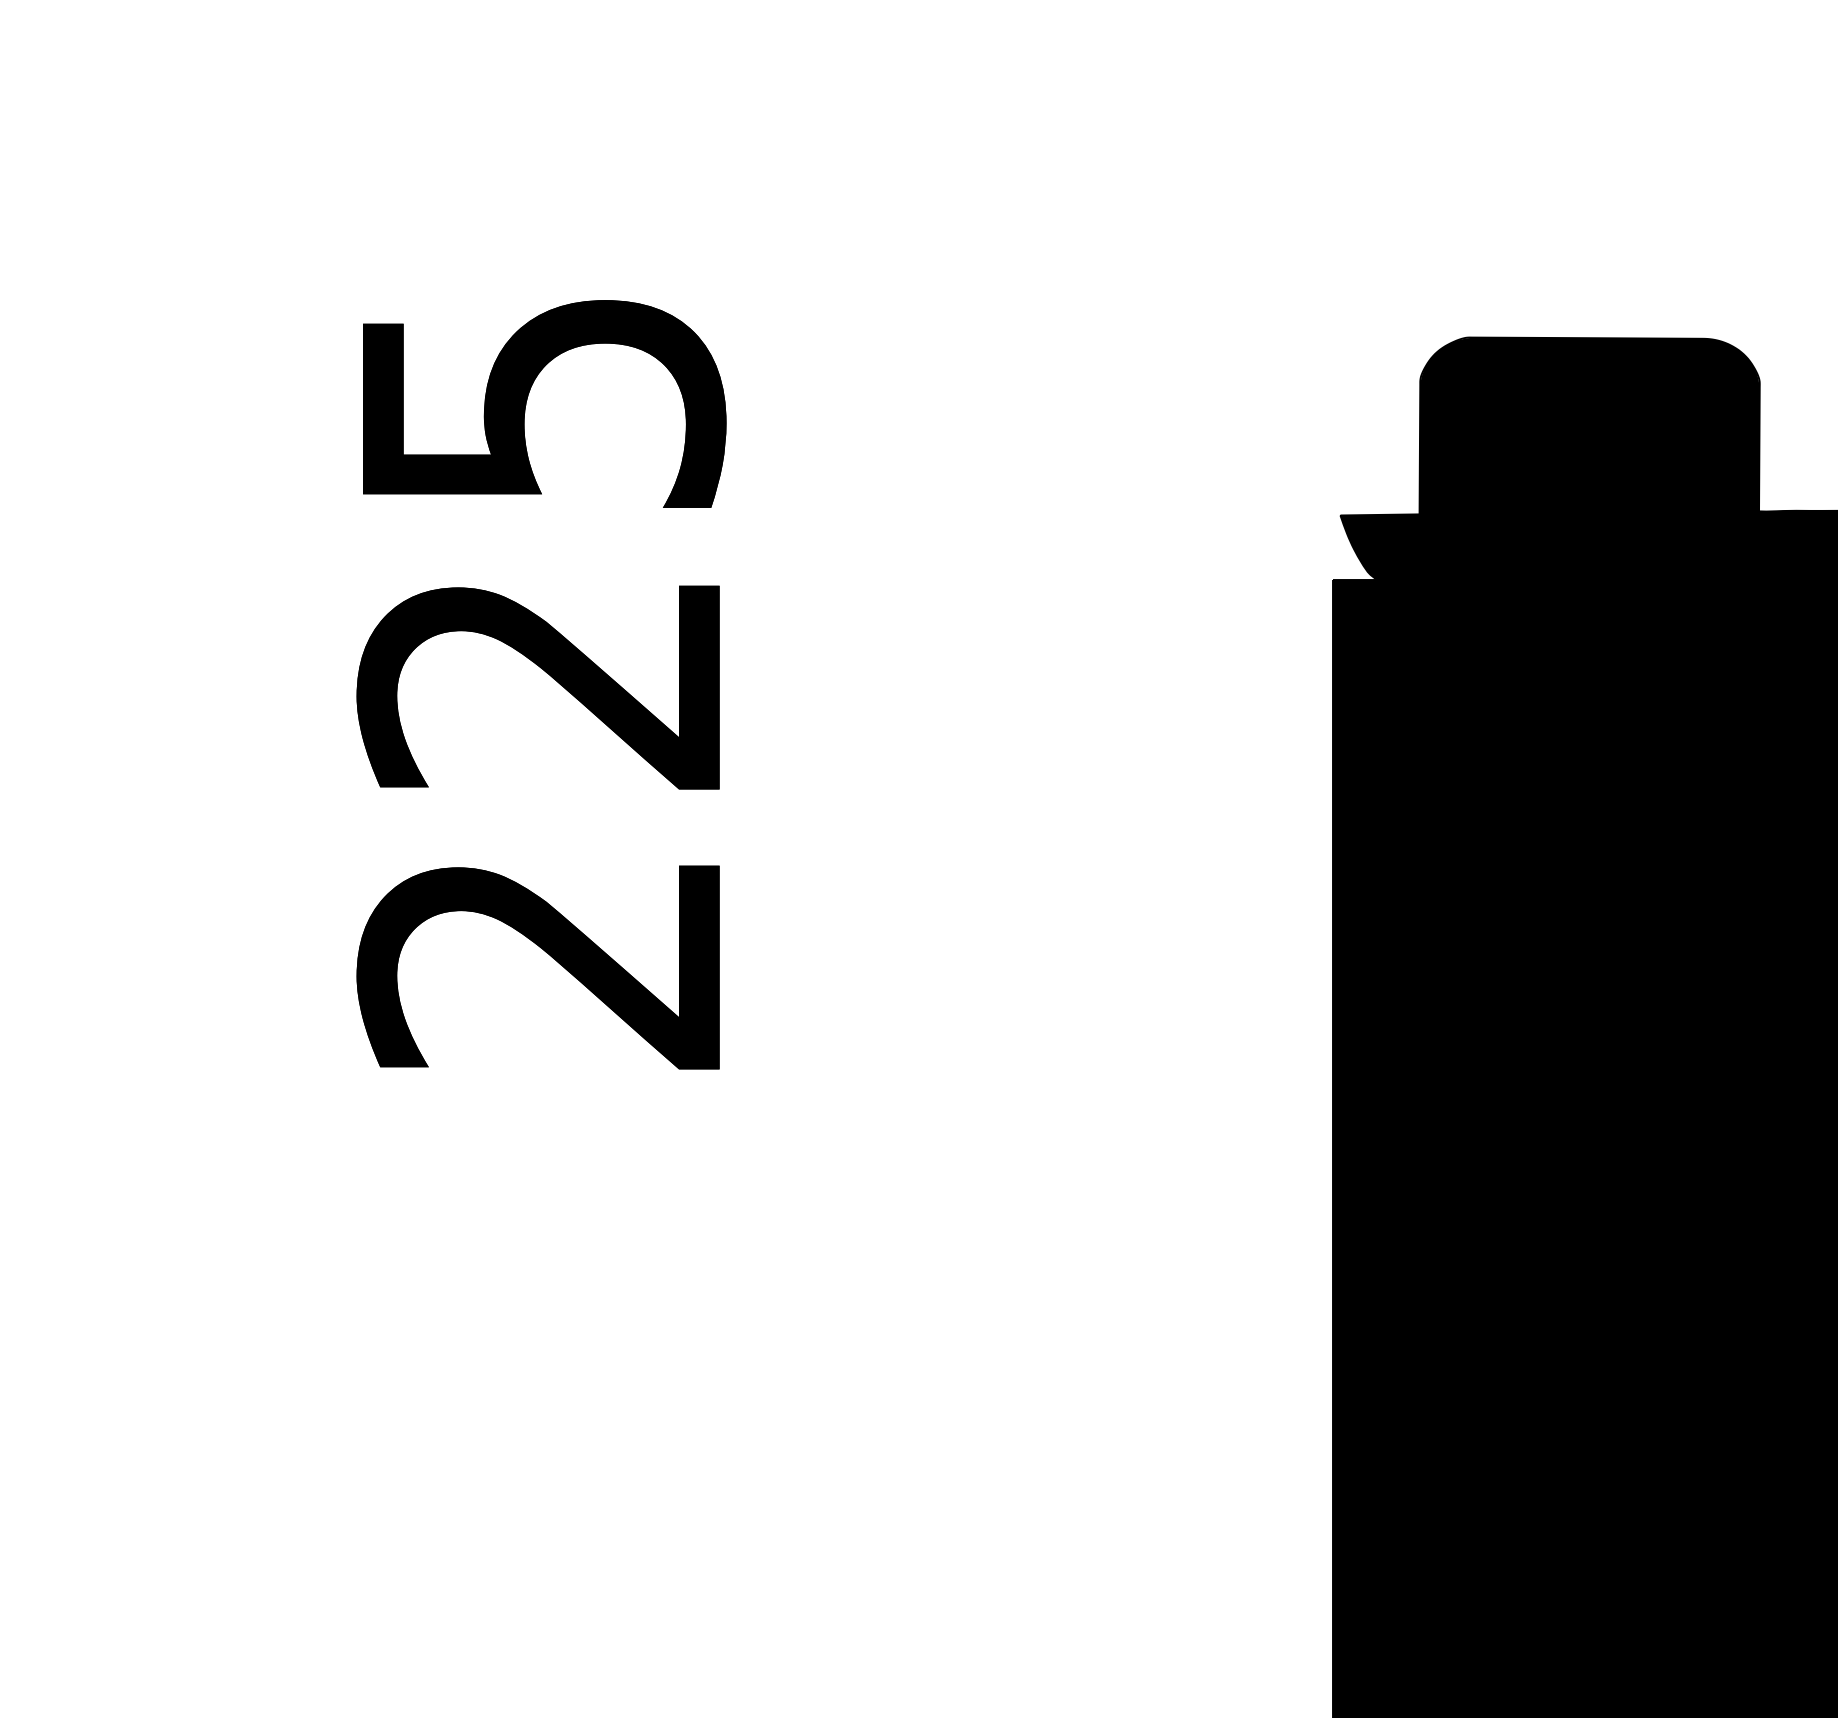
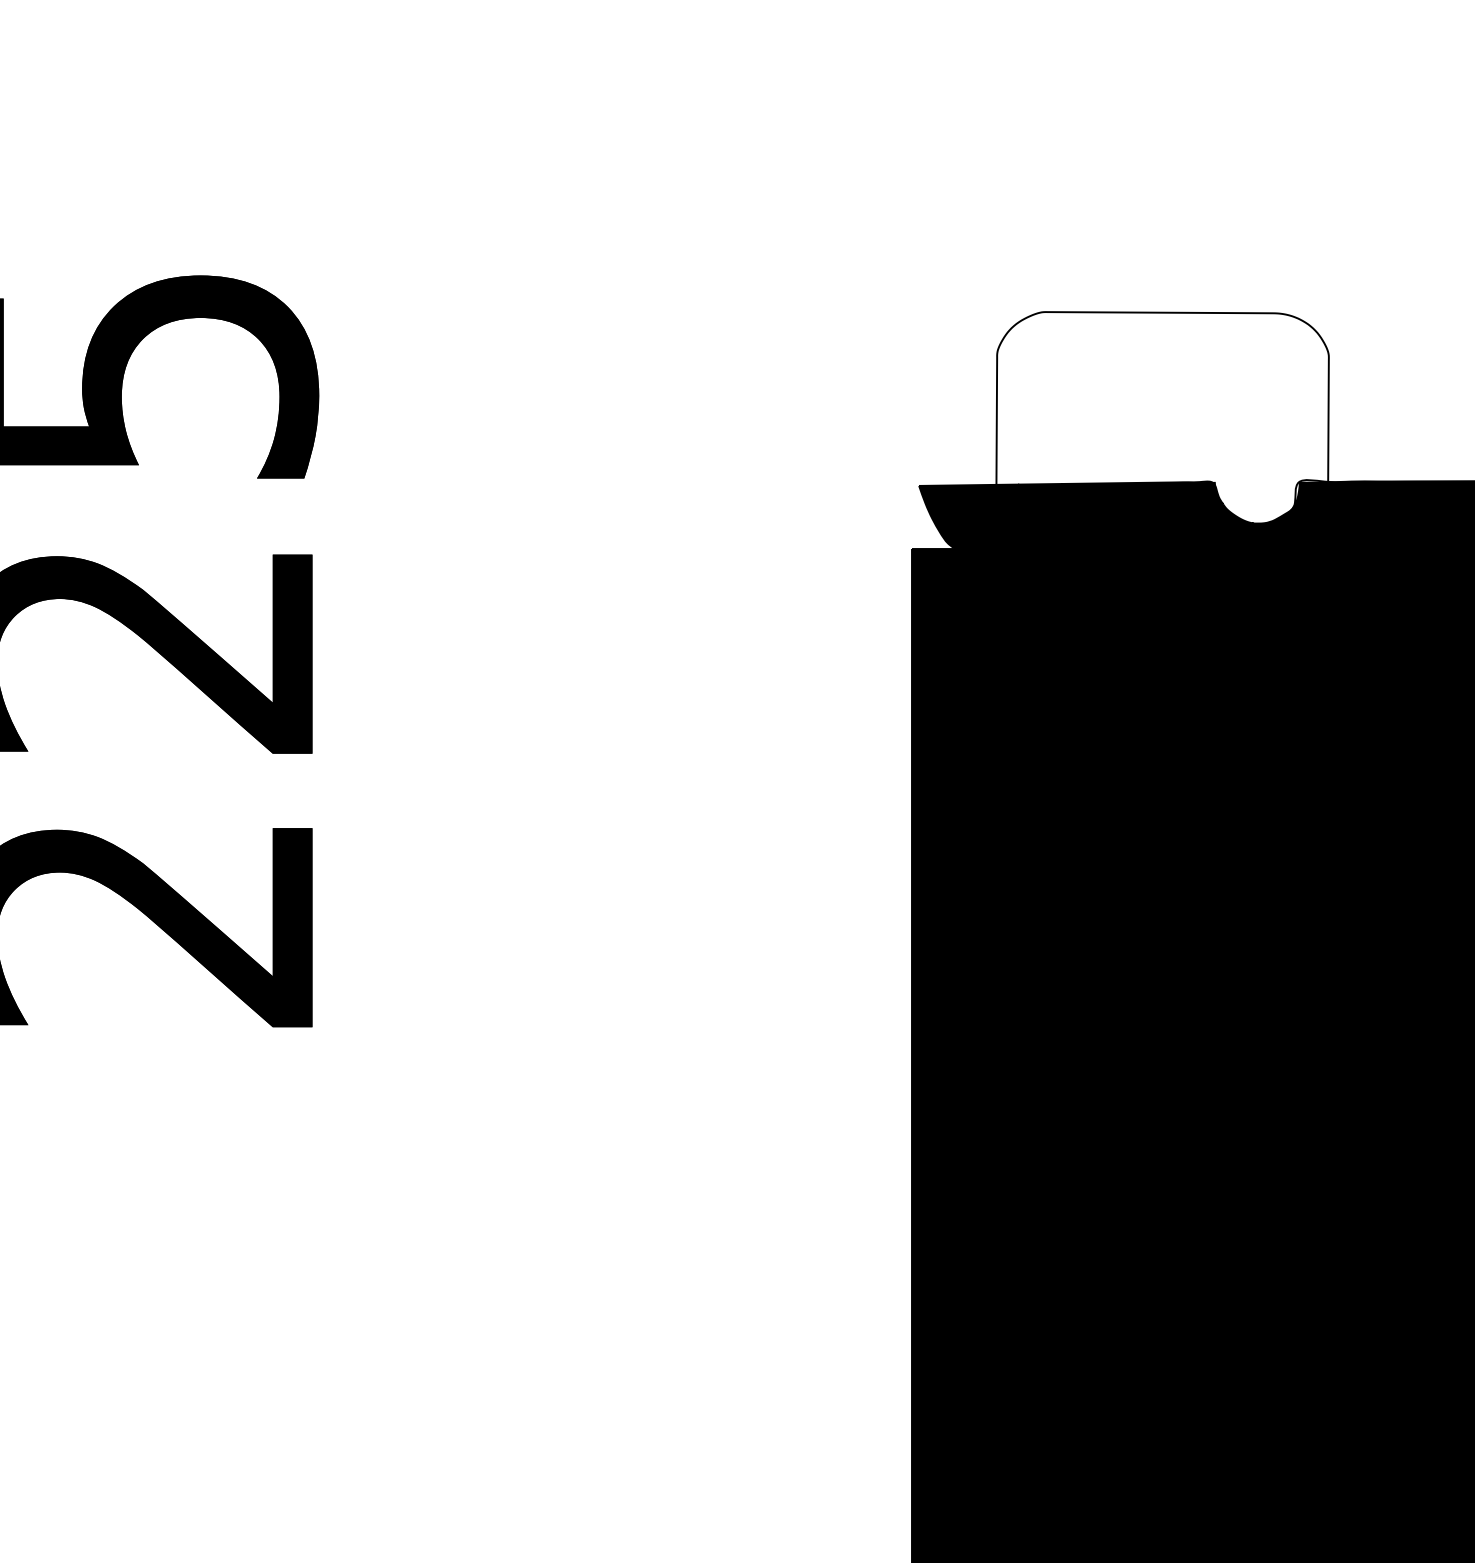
fill: (1589, 490) -> (1162, 461), removed

